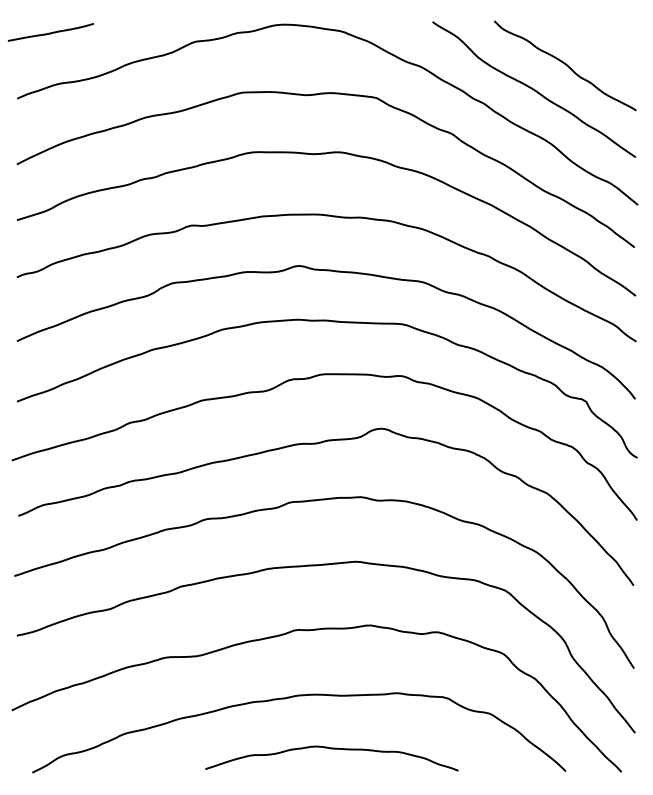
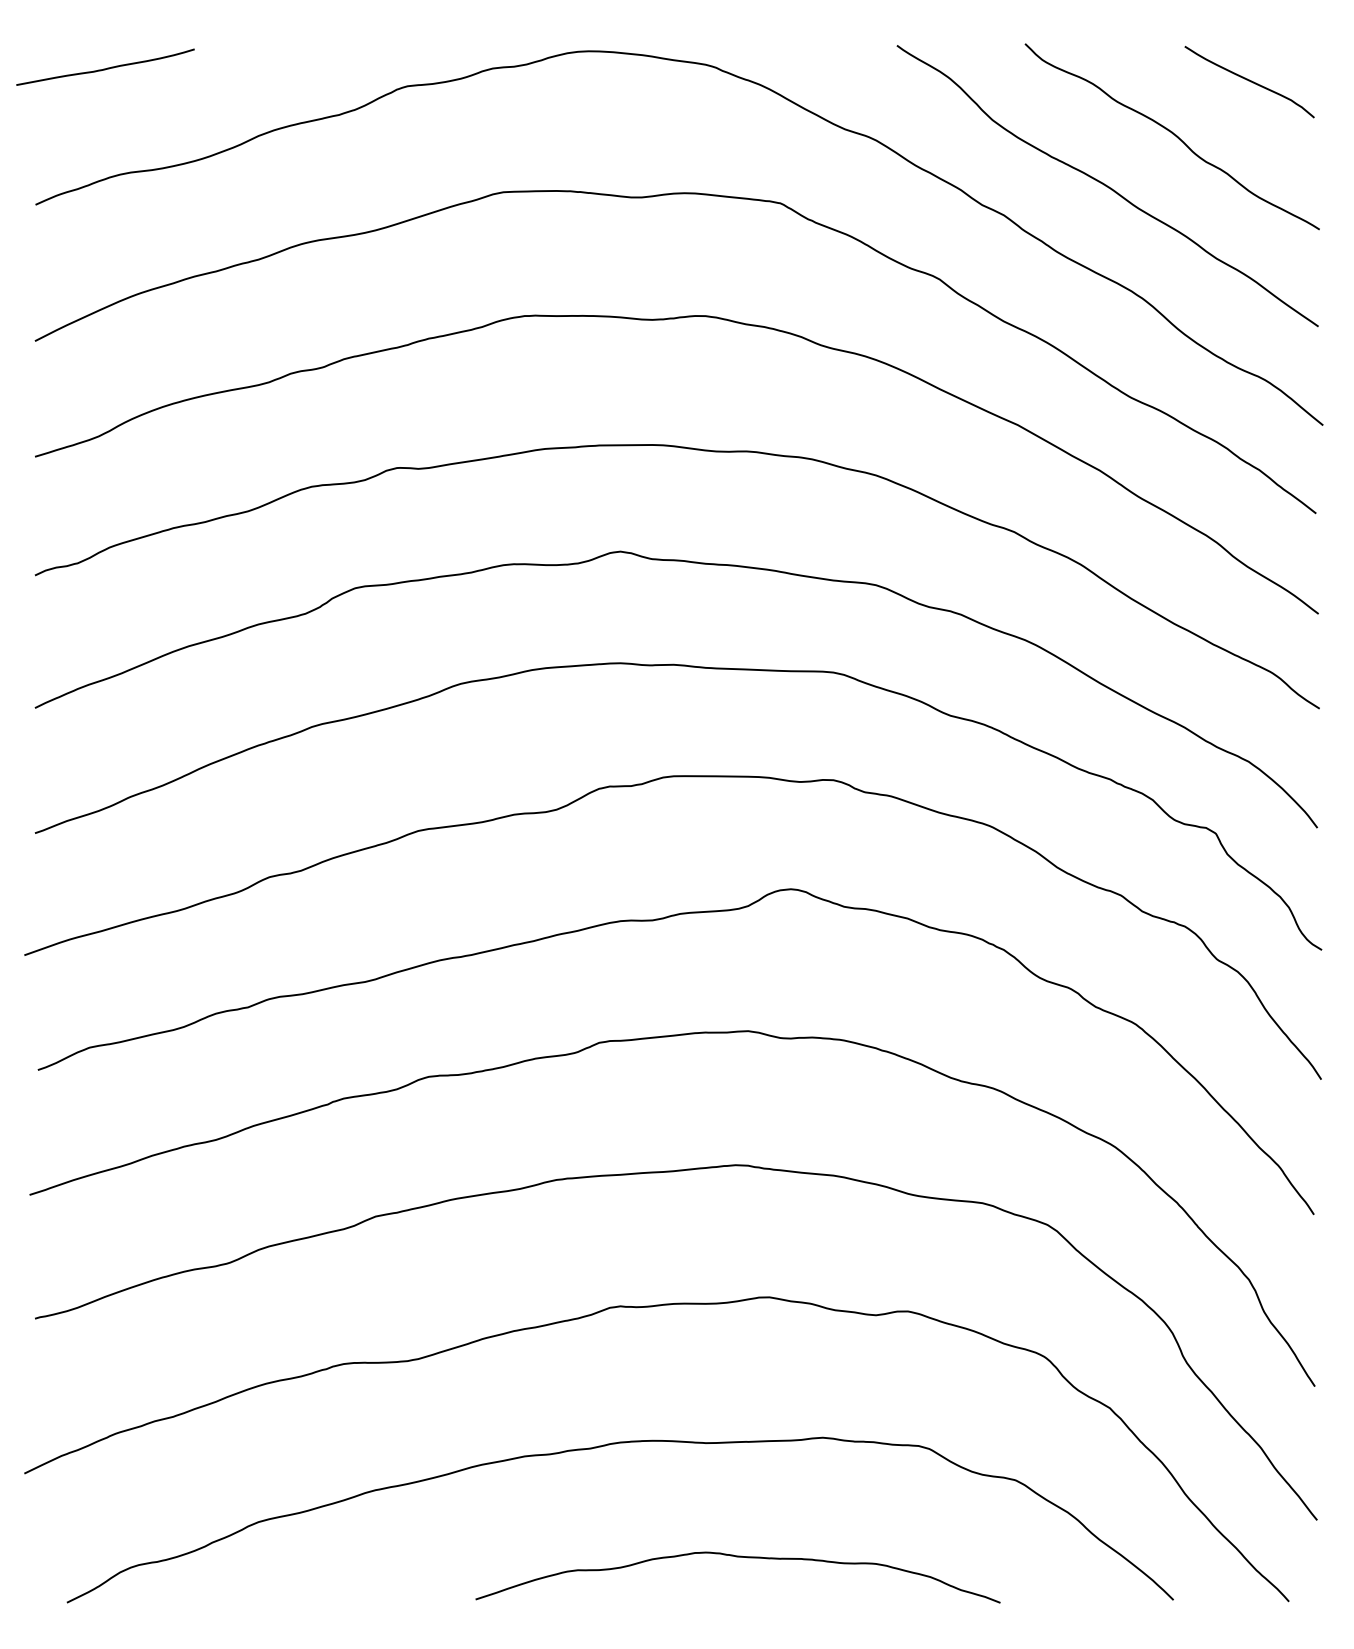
curve: (602, 39) -> (1249, 82), added
curve: (331, 749) -> (737, 1558), moved

